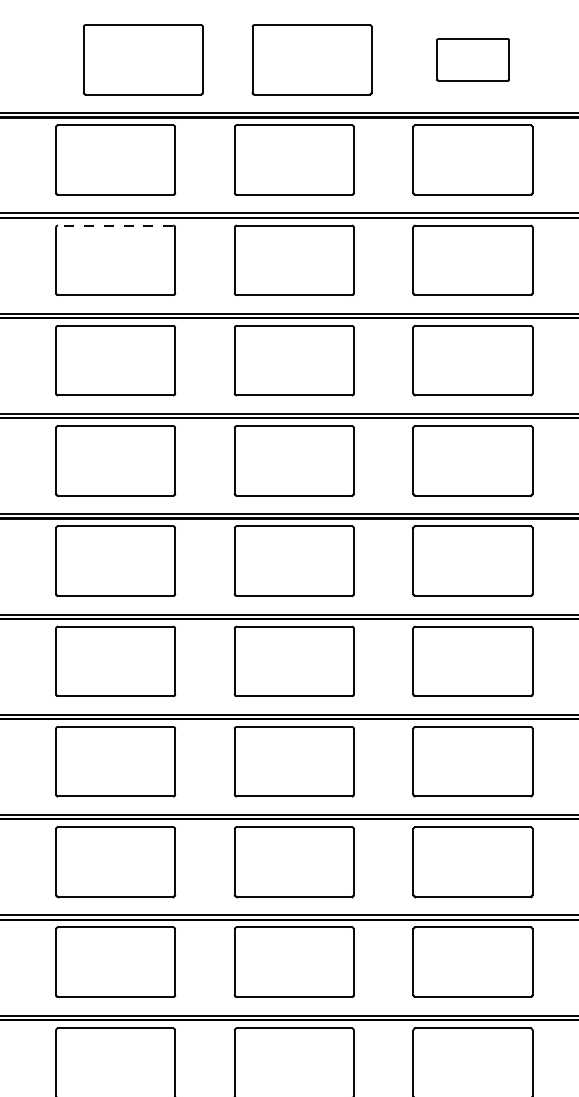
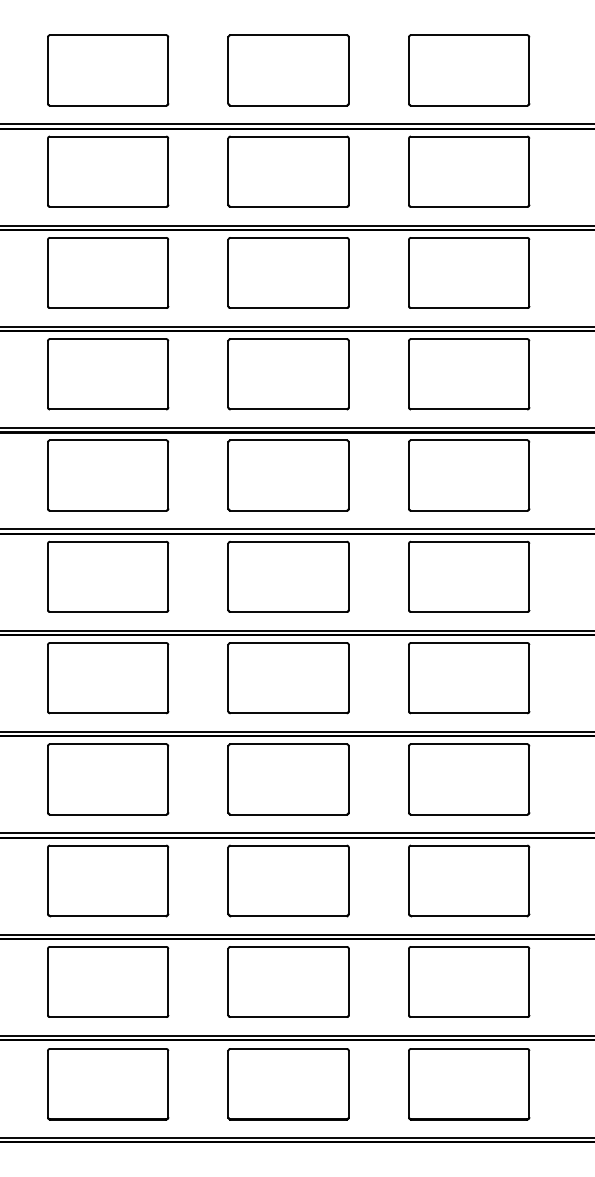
part: (143, 59) -> (108, 70), moved
part: (312, 59) -> (288, 70), moved
part: (473, 59) -> (469, 70), size x1.67
line: (115, 225) -> (107, 237), dashed -> solid

